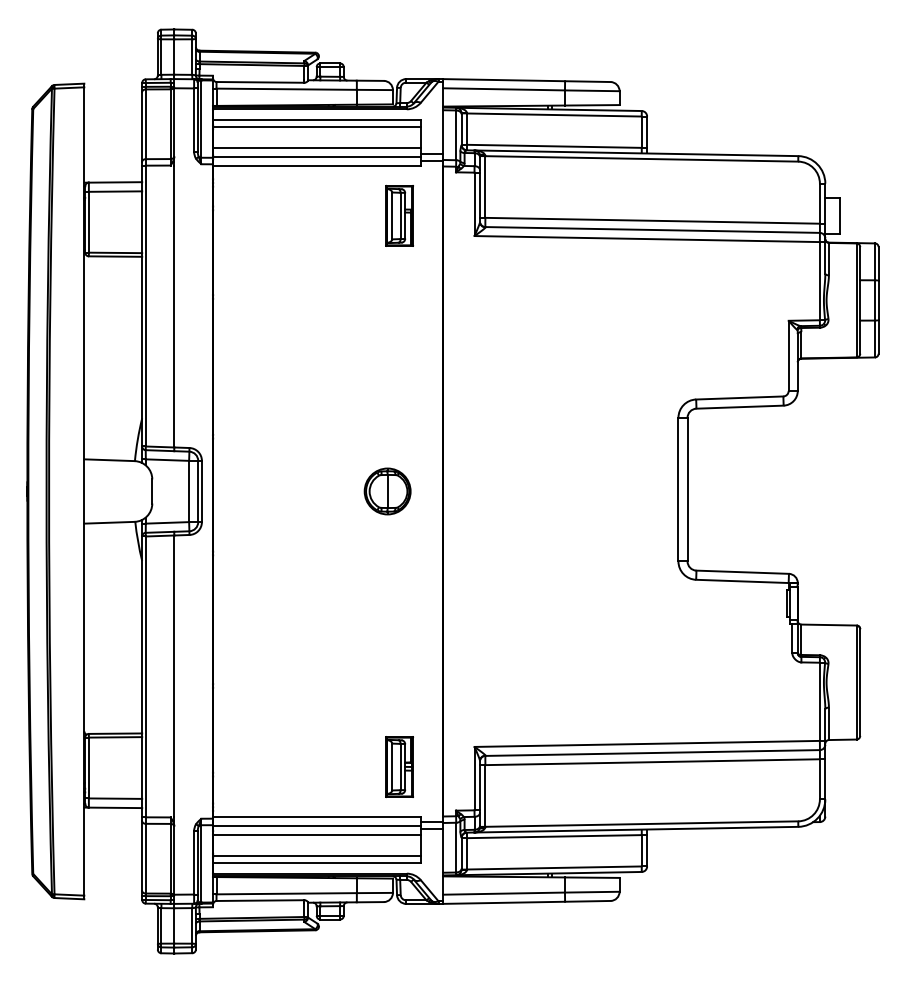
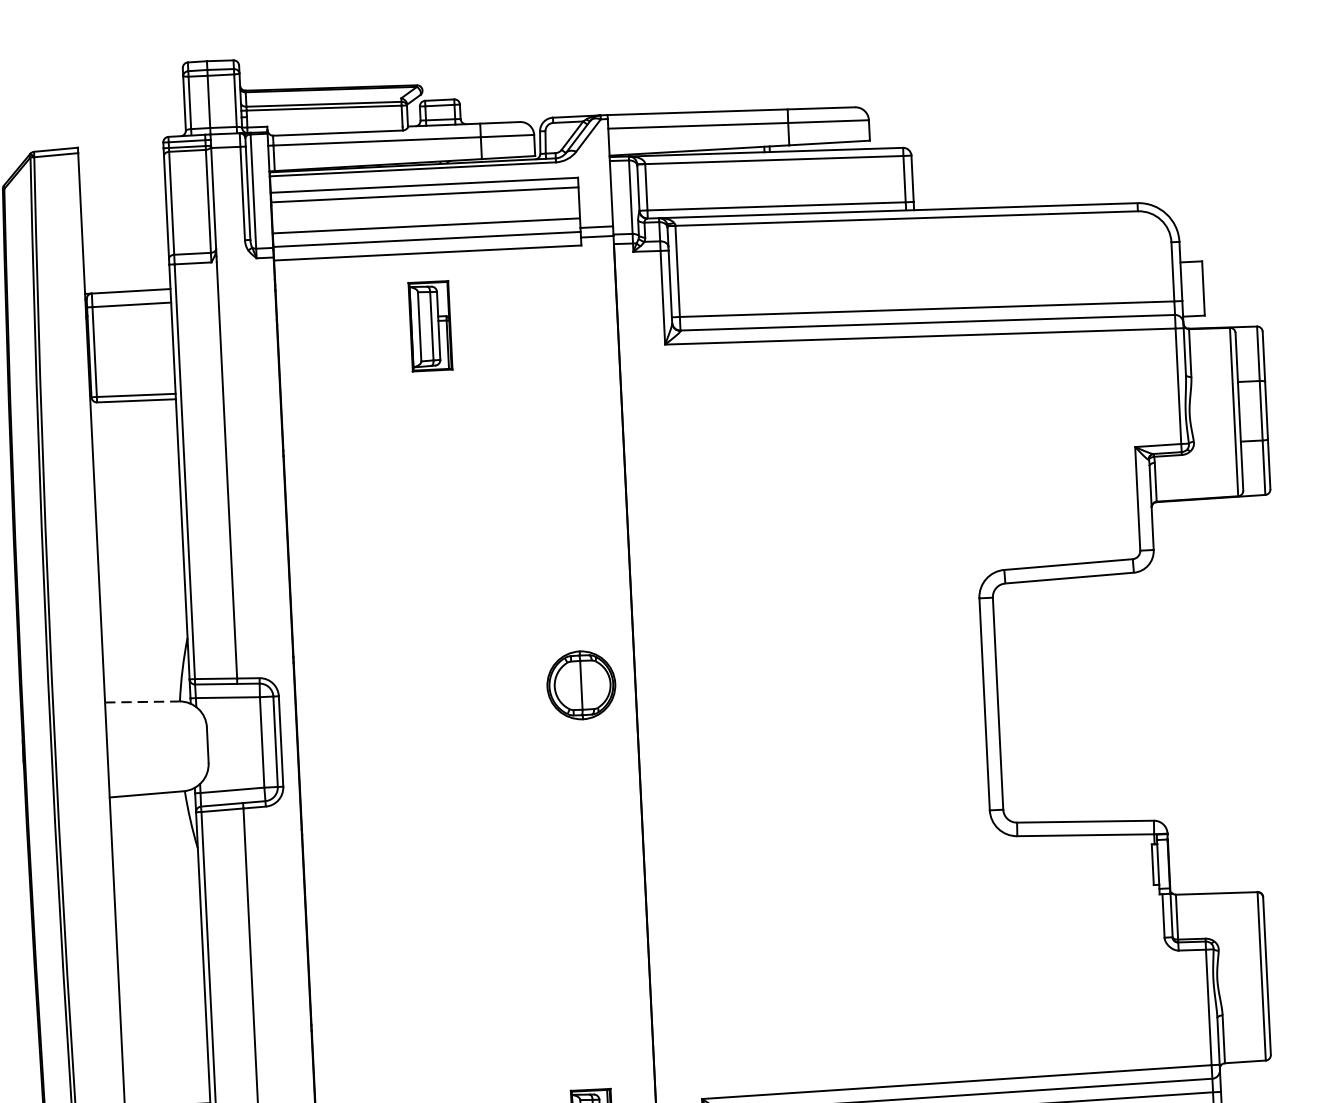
part: (399, 215) -> (430, 325), moved
line: (109, 460) -> (142, 702), solid -> dashed
part: (387, 491) -> (581, 685), moved

